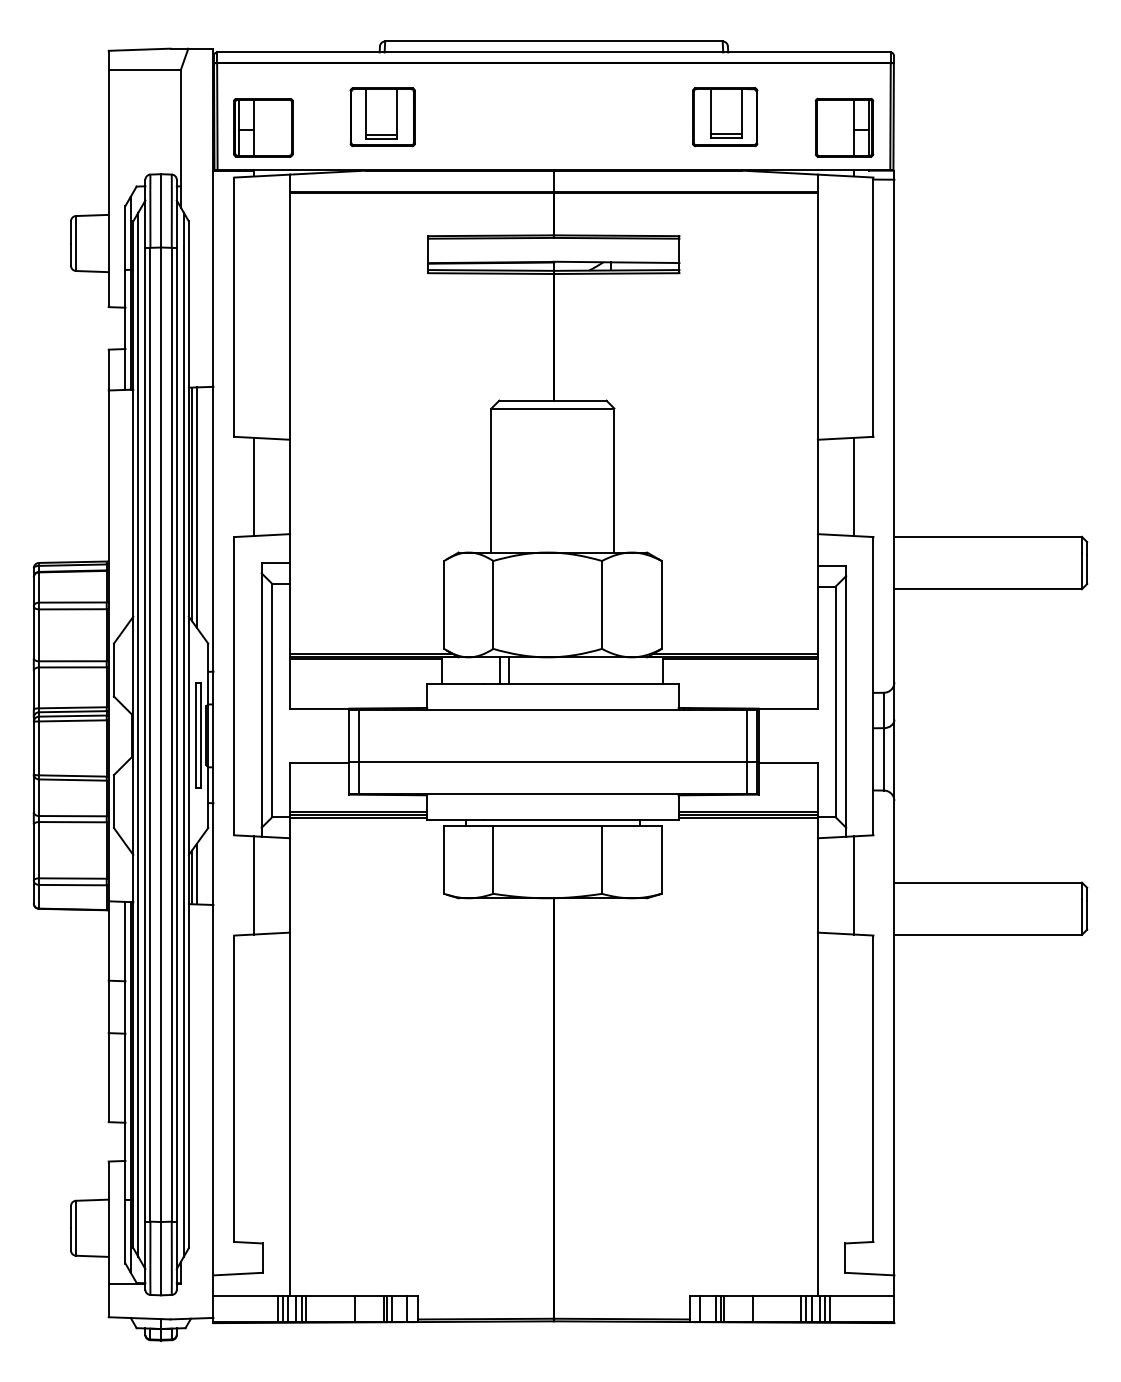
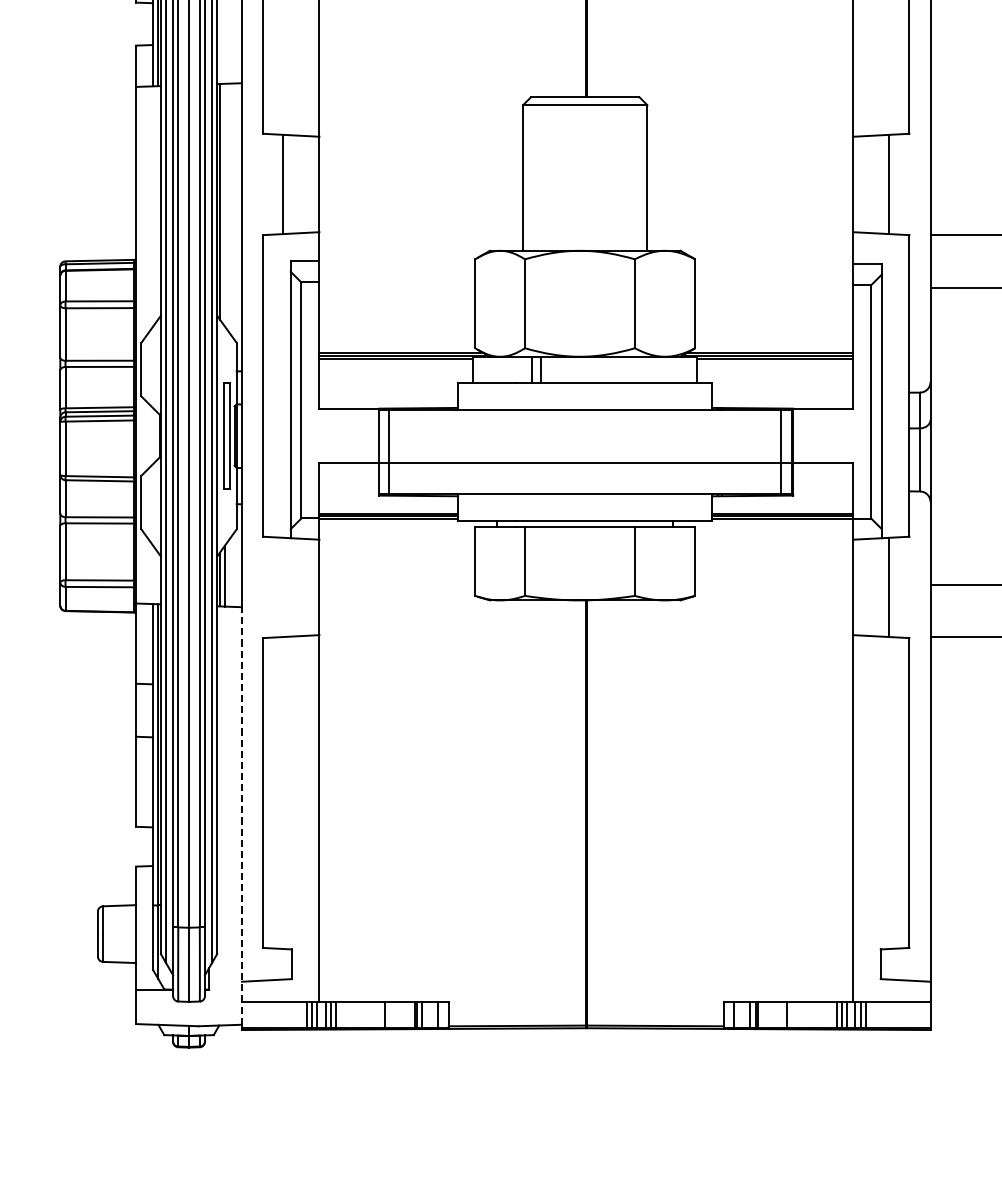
line: (196, 507) -> (224, 205), removed
line: (254, 885) -> (283, 587), removed
line: (213, 1110) -> (242, 815), solid -> dashed

